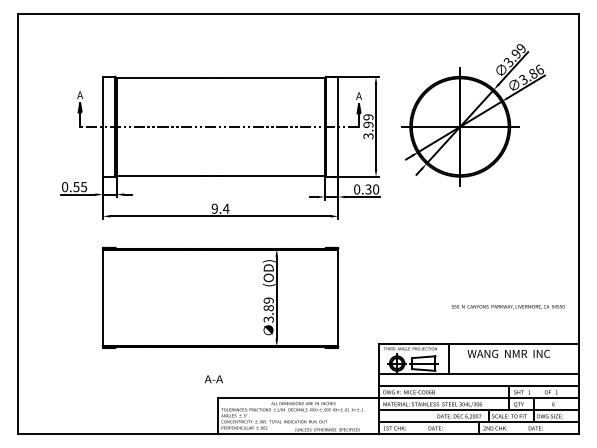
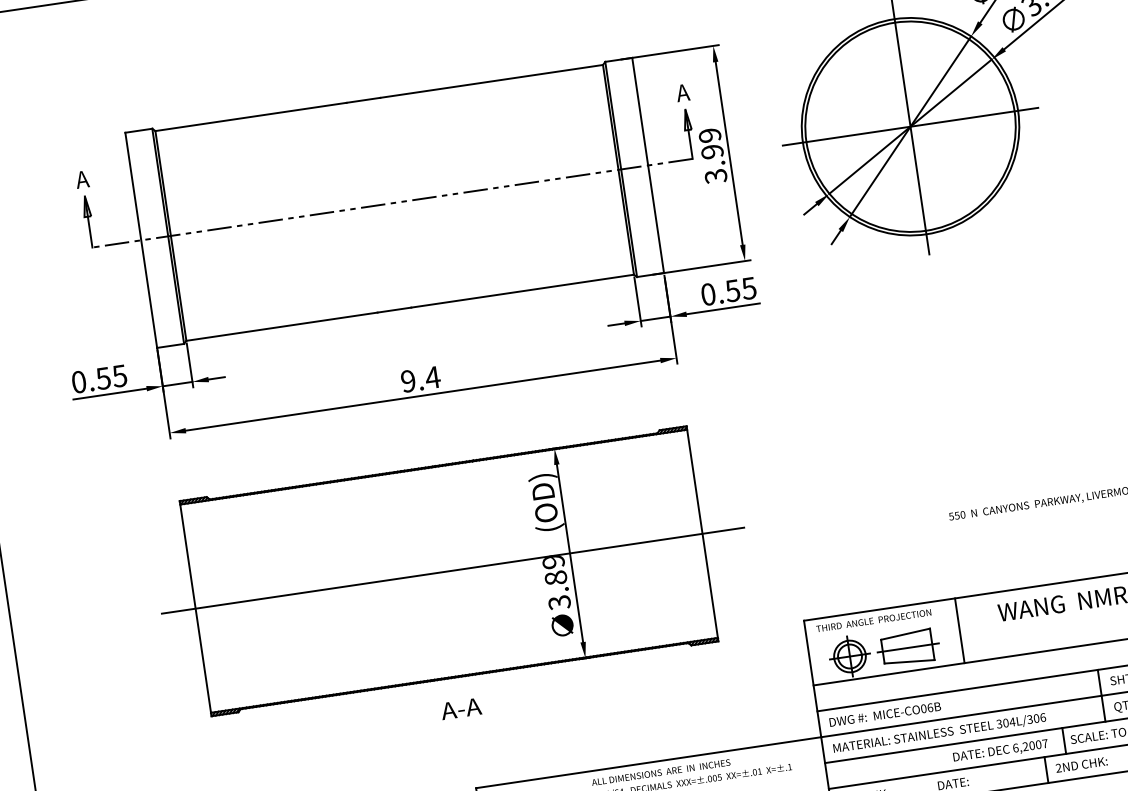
text: (372, 189) -> (741, 289), 0.30 -> 0.55
line: (222, 297) -> (453, 569), added
text: (213, 379) -> (460, 709), moved

